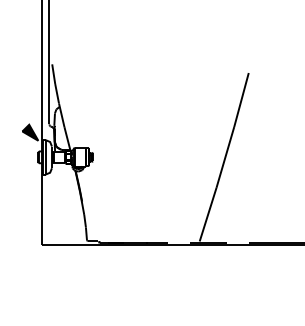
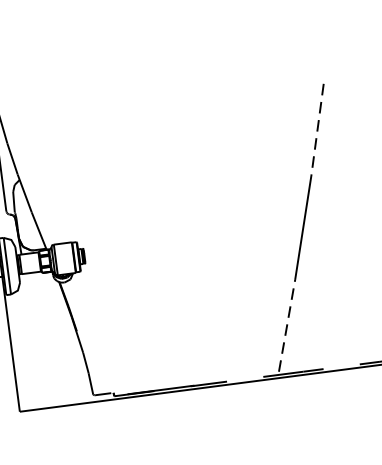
line: (241, 100) -> (317, 130), solid -> dashed
line: (208, 214) -> (287, 325), solid -> dashed

